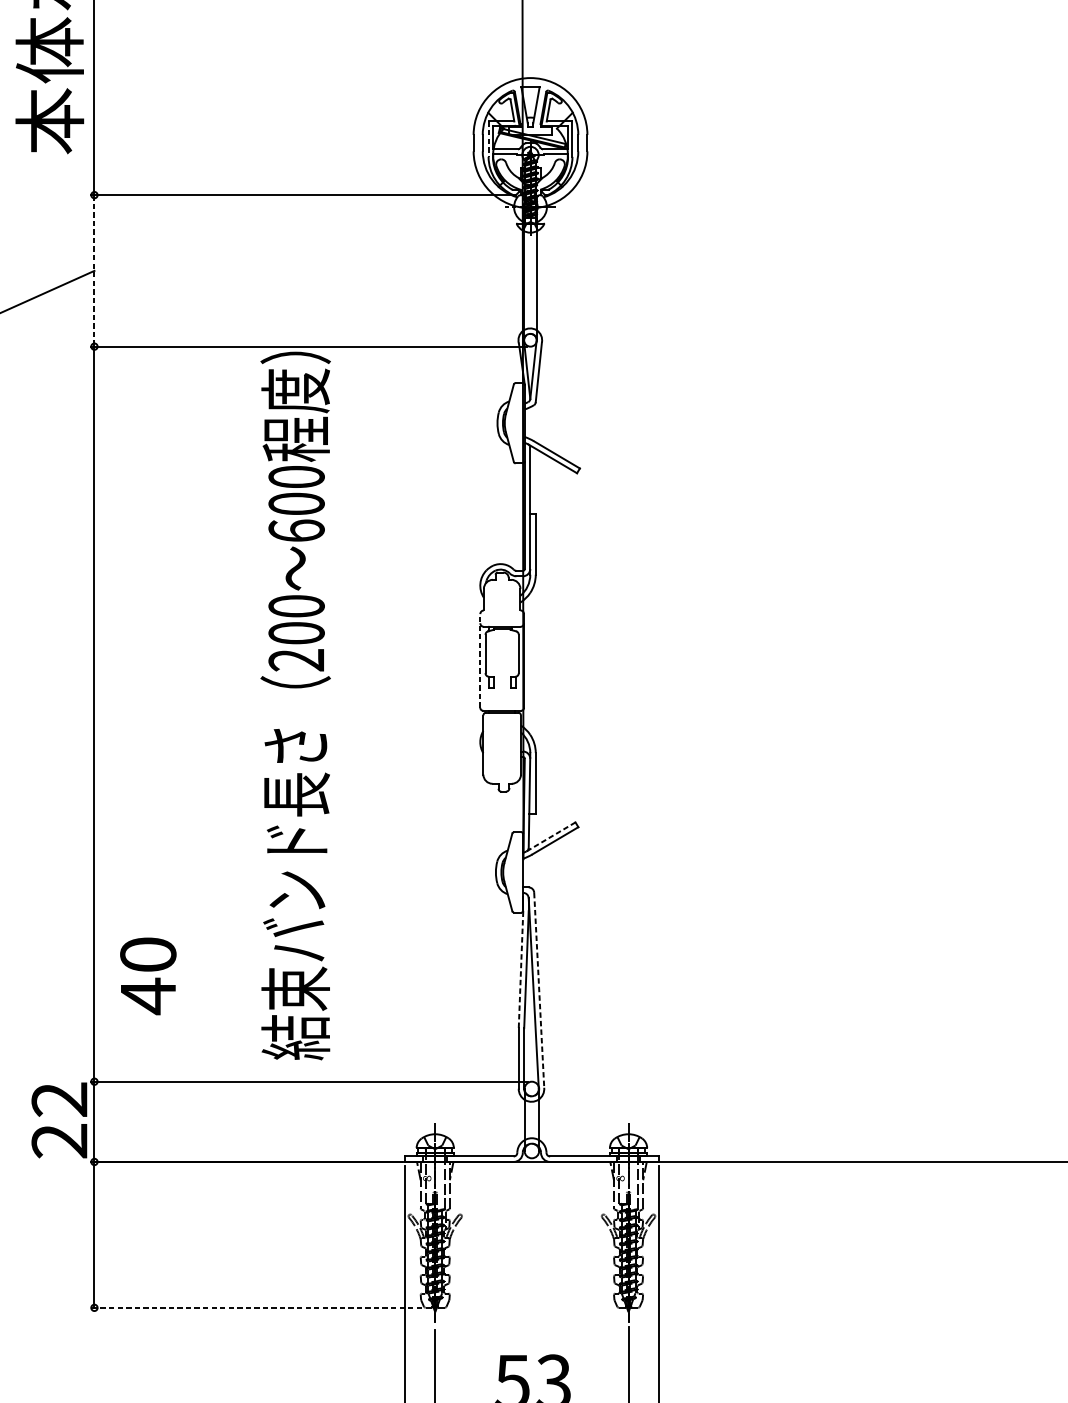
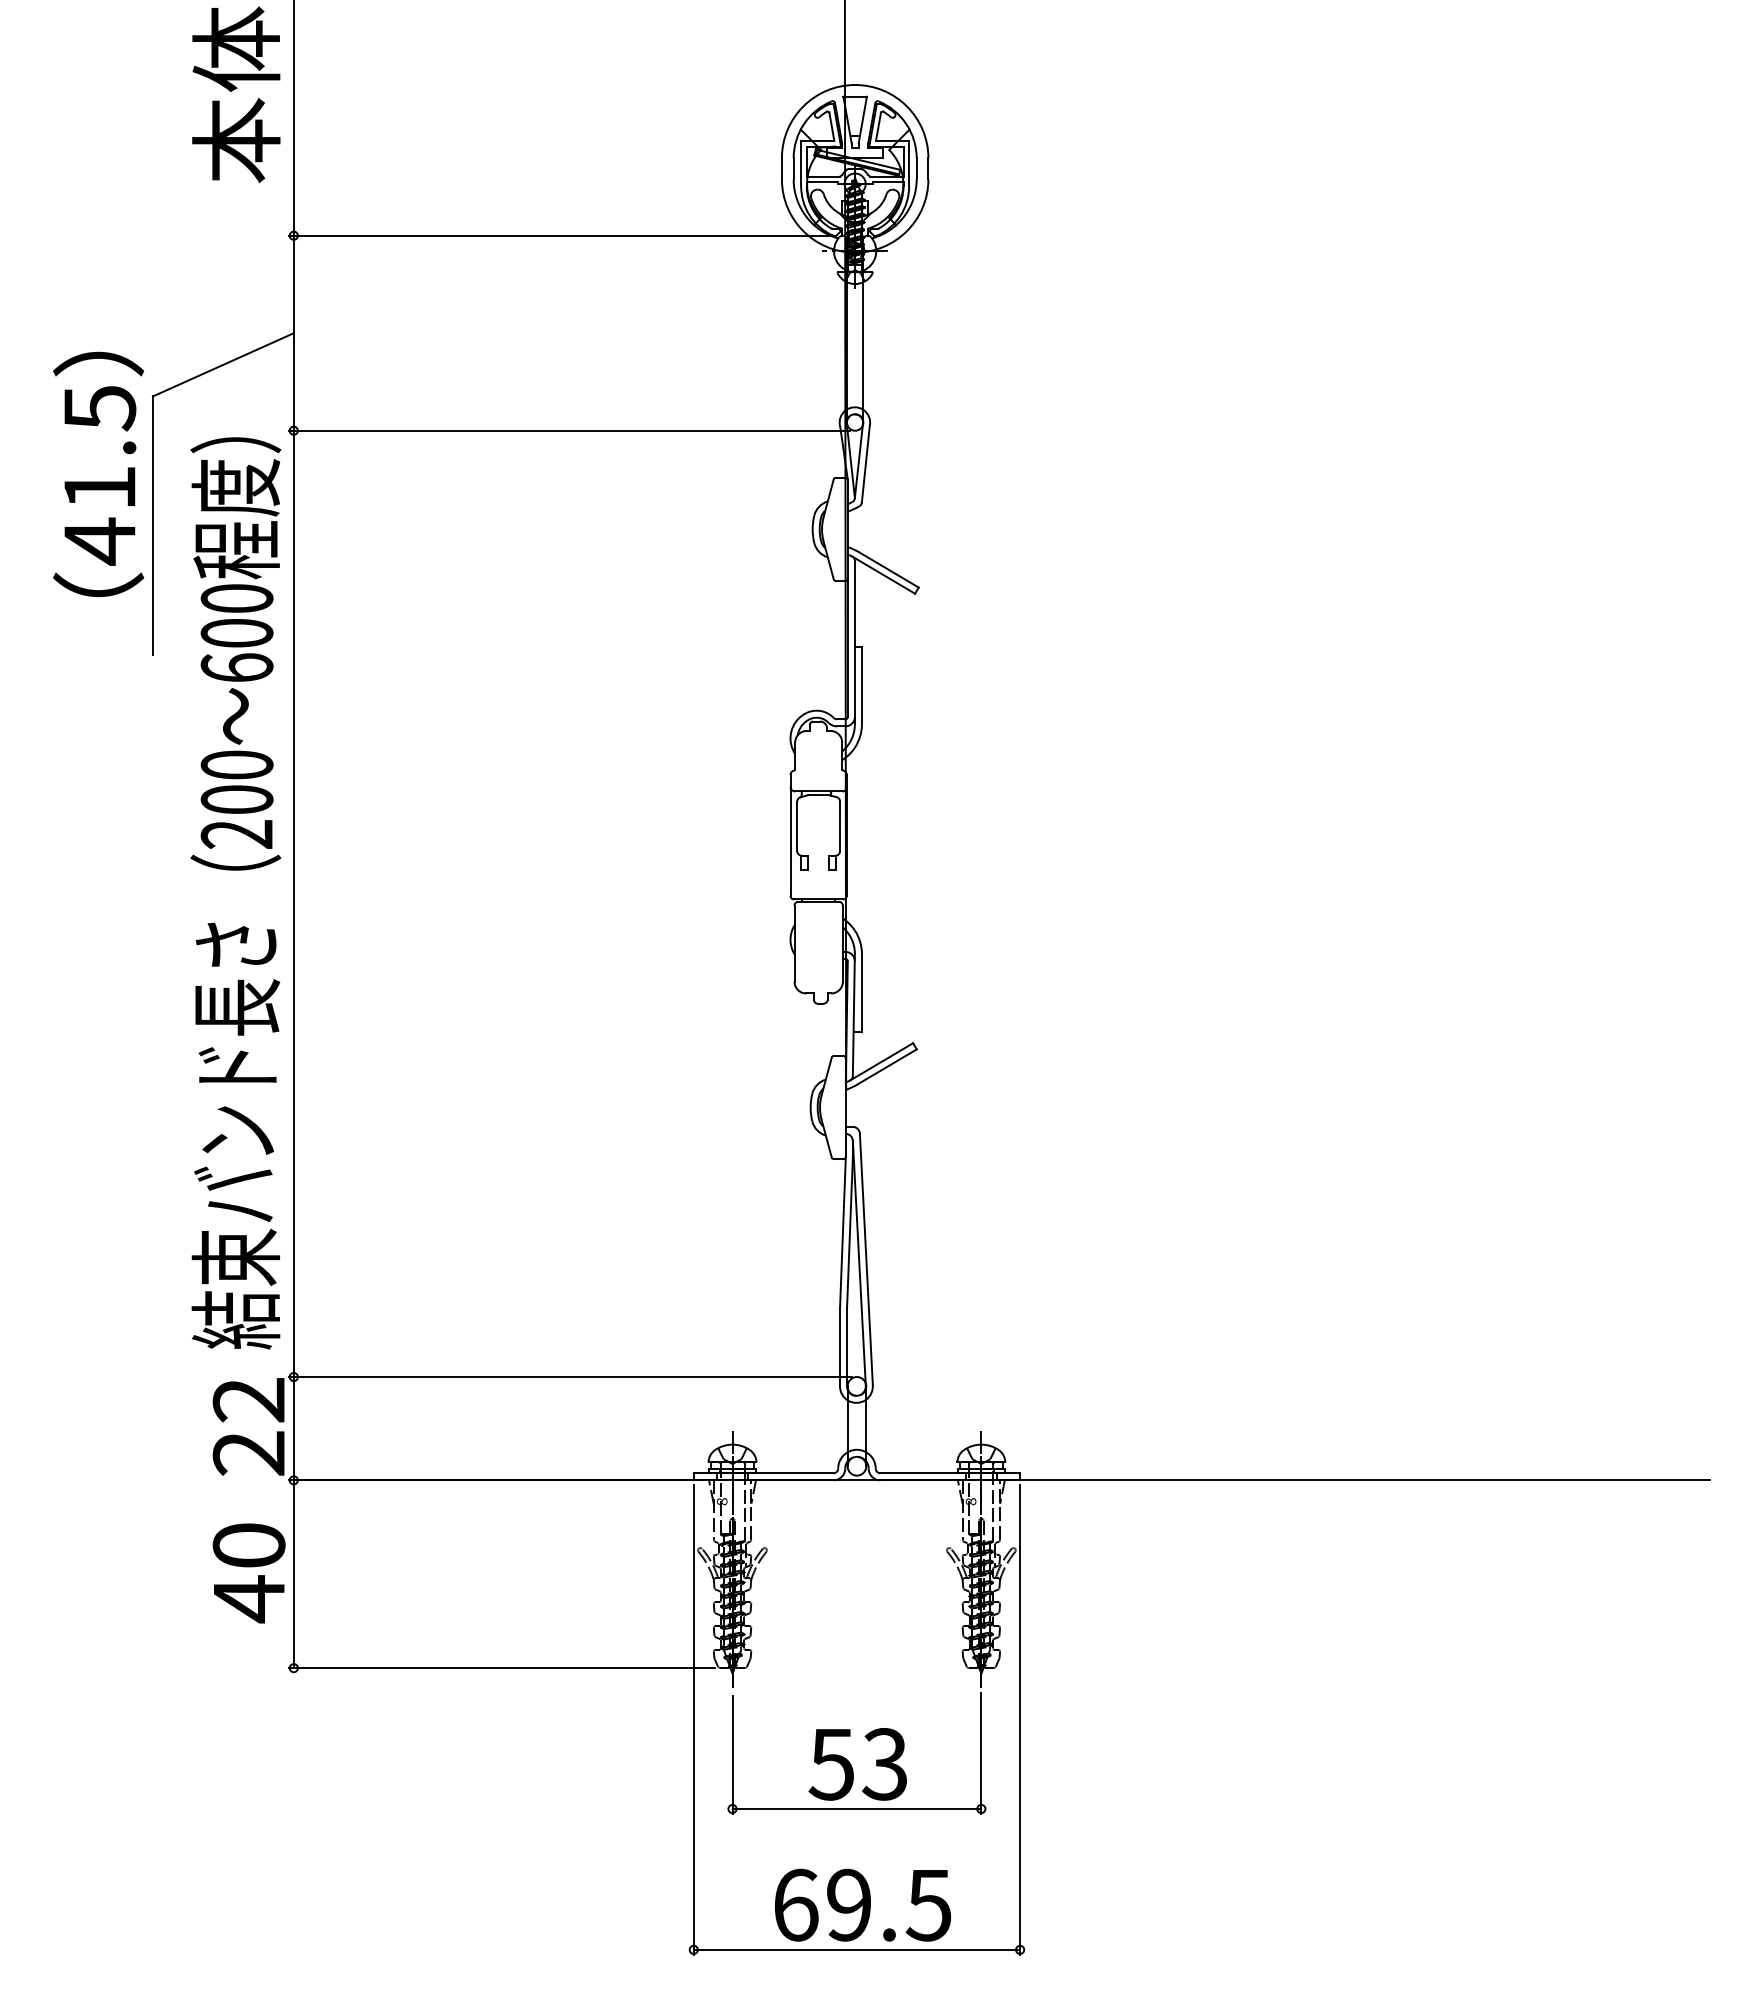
line: (488, 139) -> (801, 163), dashed -> solid
line: (94, 271) -> (293, 333), dashed -> solid
line: (480, 660) -> (790, 834), dashed -> solid
text: (295, 706) -> (235, 893), moved
line: (550, 836) -> (881, 1061), dashed -> solid
line: (520, 969) -> (842, 1232), dashed -> solid
text: (147, 976) -> (248, 1573), moved
line: (539, 990) -> (866, 1259), dashed -> solid
line: (255, 1308) -> (501, 1668), dashed -> solid

